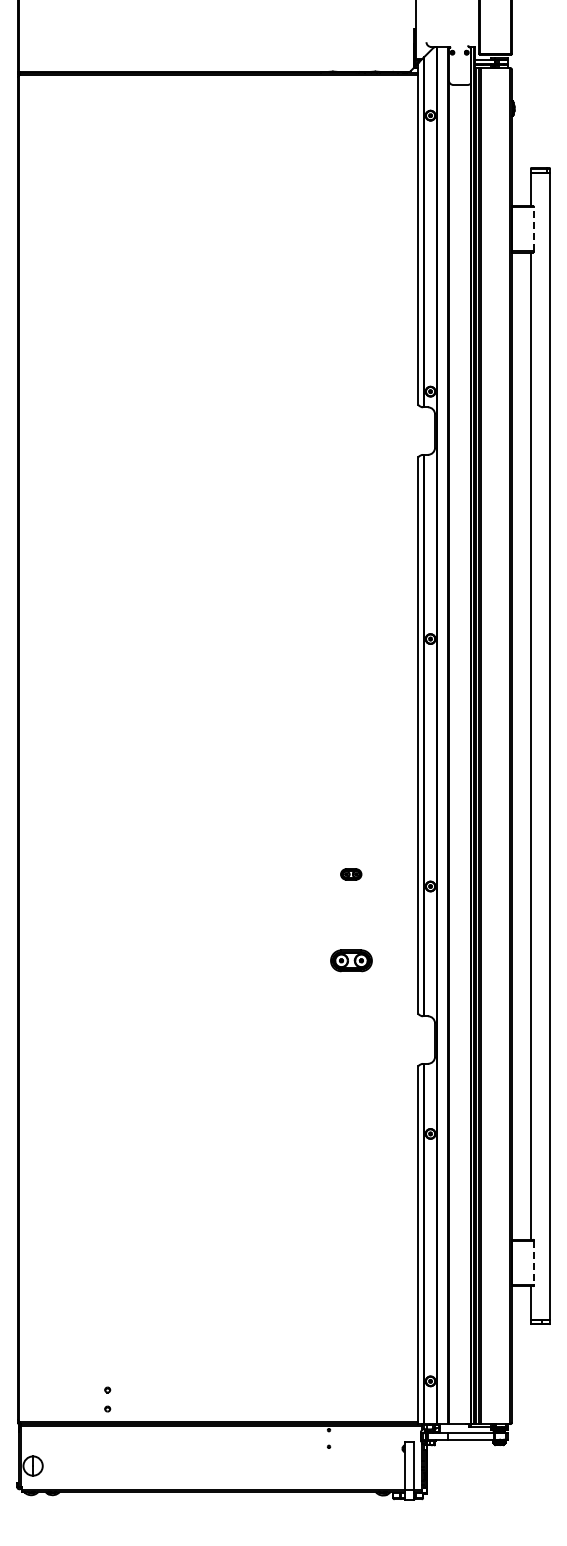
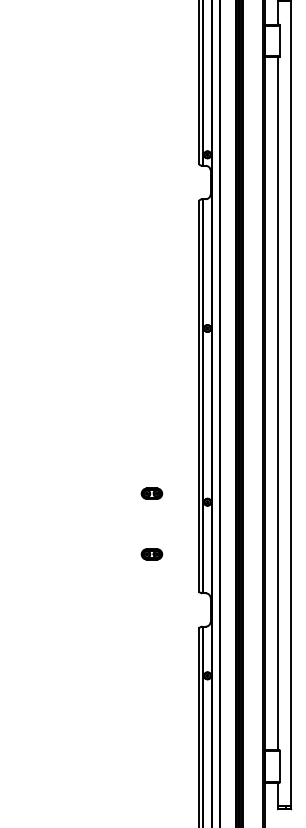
line: (533, 229) -> (279, 41), dashed -> solid
part: (350, 874) -> (151, 493), size x1.43
part: (350, 960) -> (151, 554), size x0.71
line: (533, 1262) -> (279, 766), dashed -> solid

